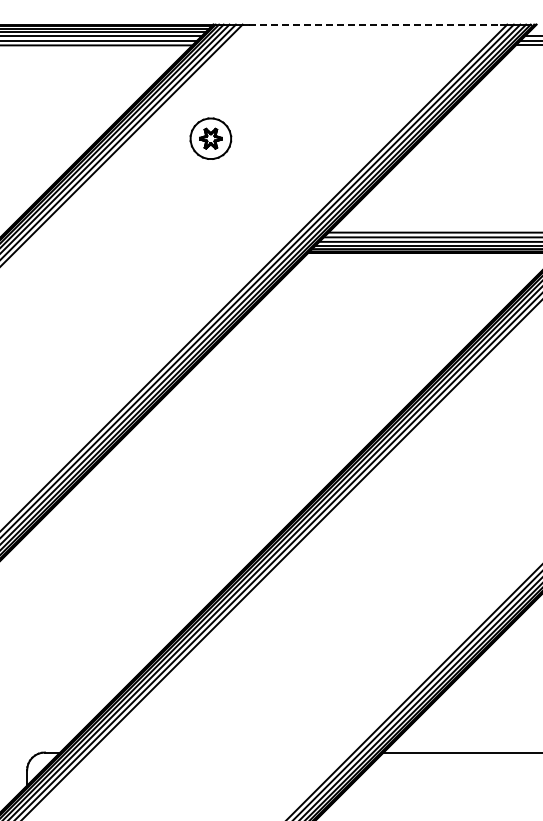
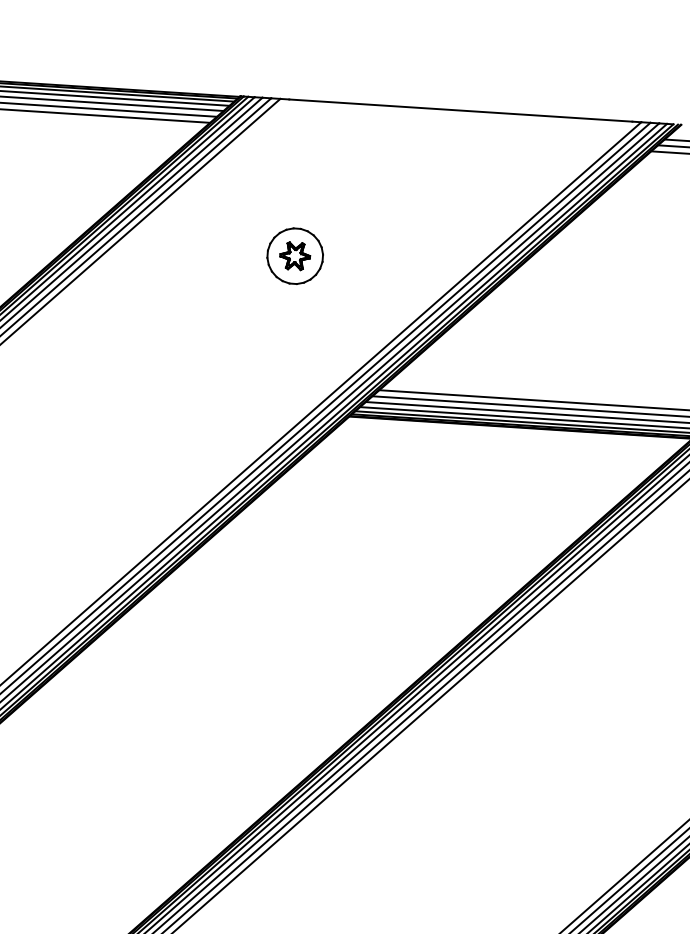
line: (374, 24) -> (460, 110), dashed -> solid
part: (210, 138) -> (294, 255), moved

